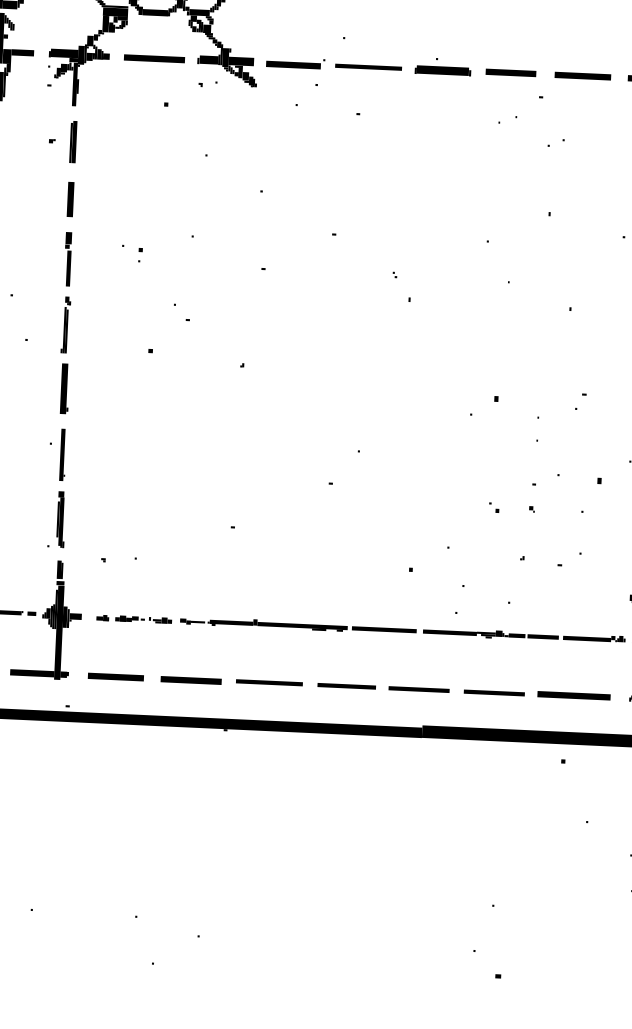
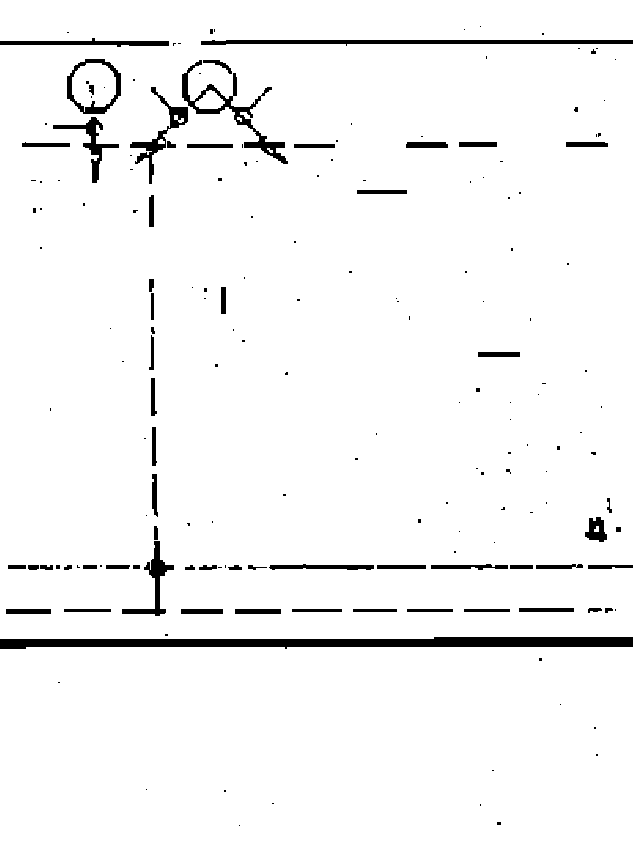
line: (368, 66) -> (381, 191), moved
line: (582, 76) -> (498, 354), moved
line: (70, 199) -> (223, 300), moved

